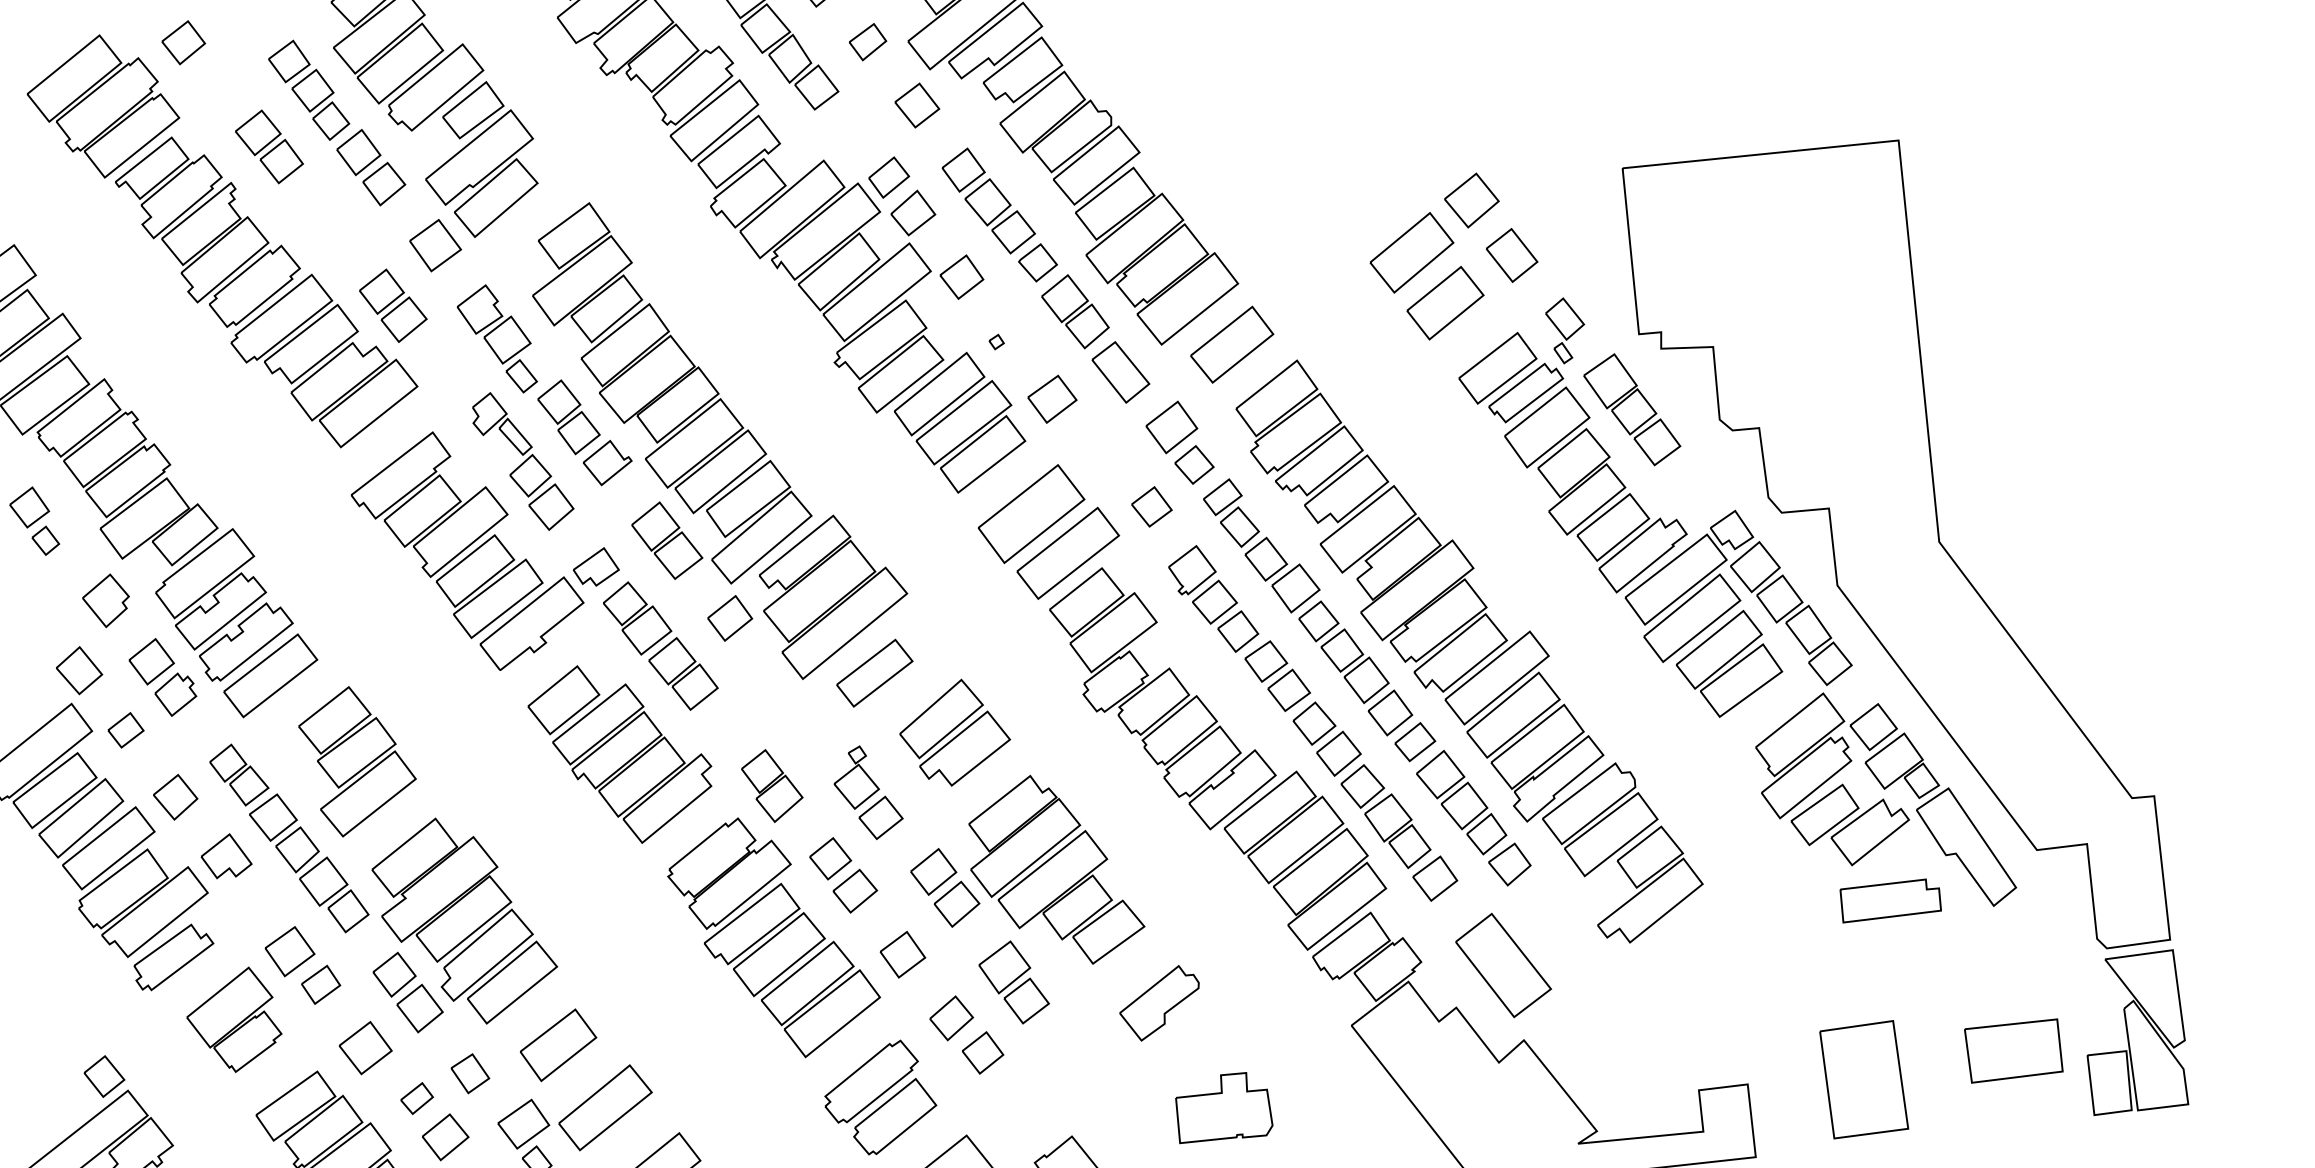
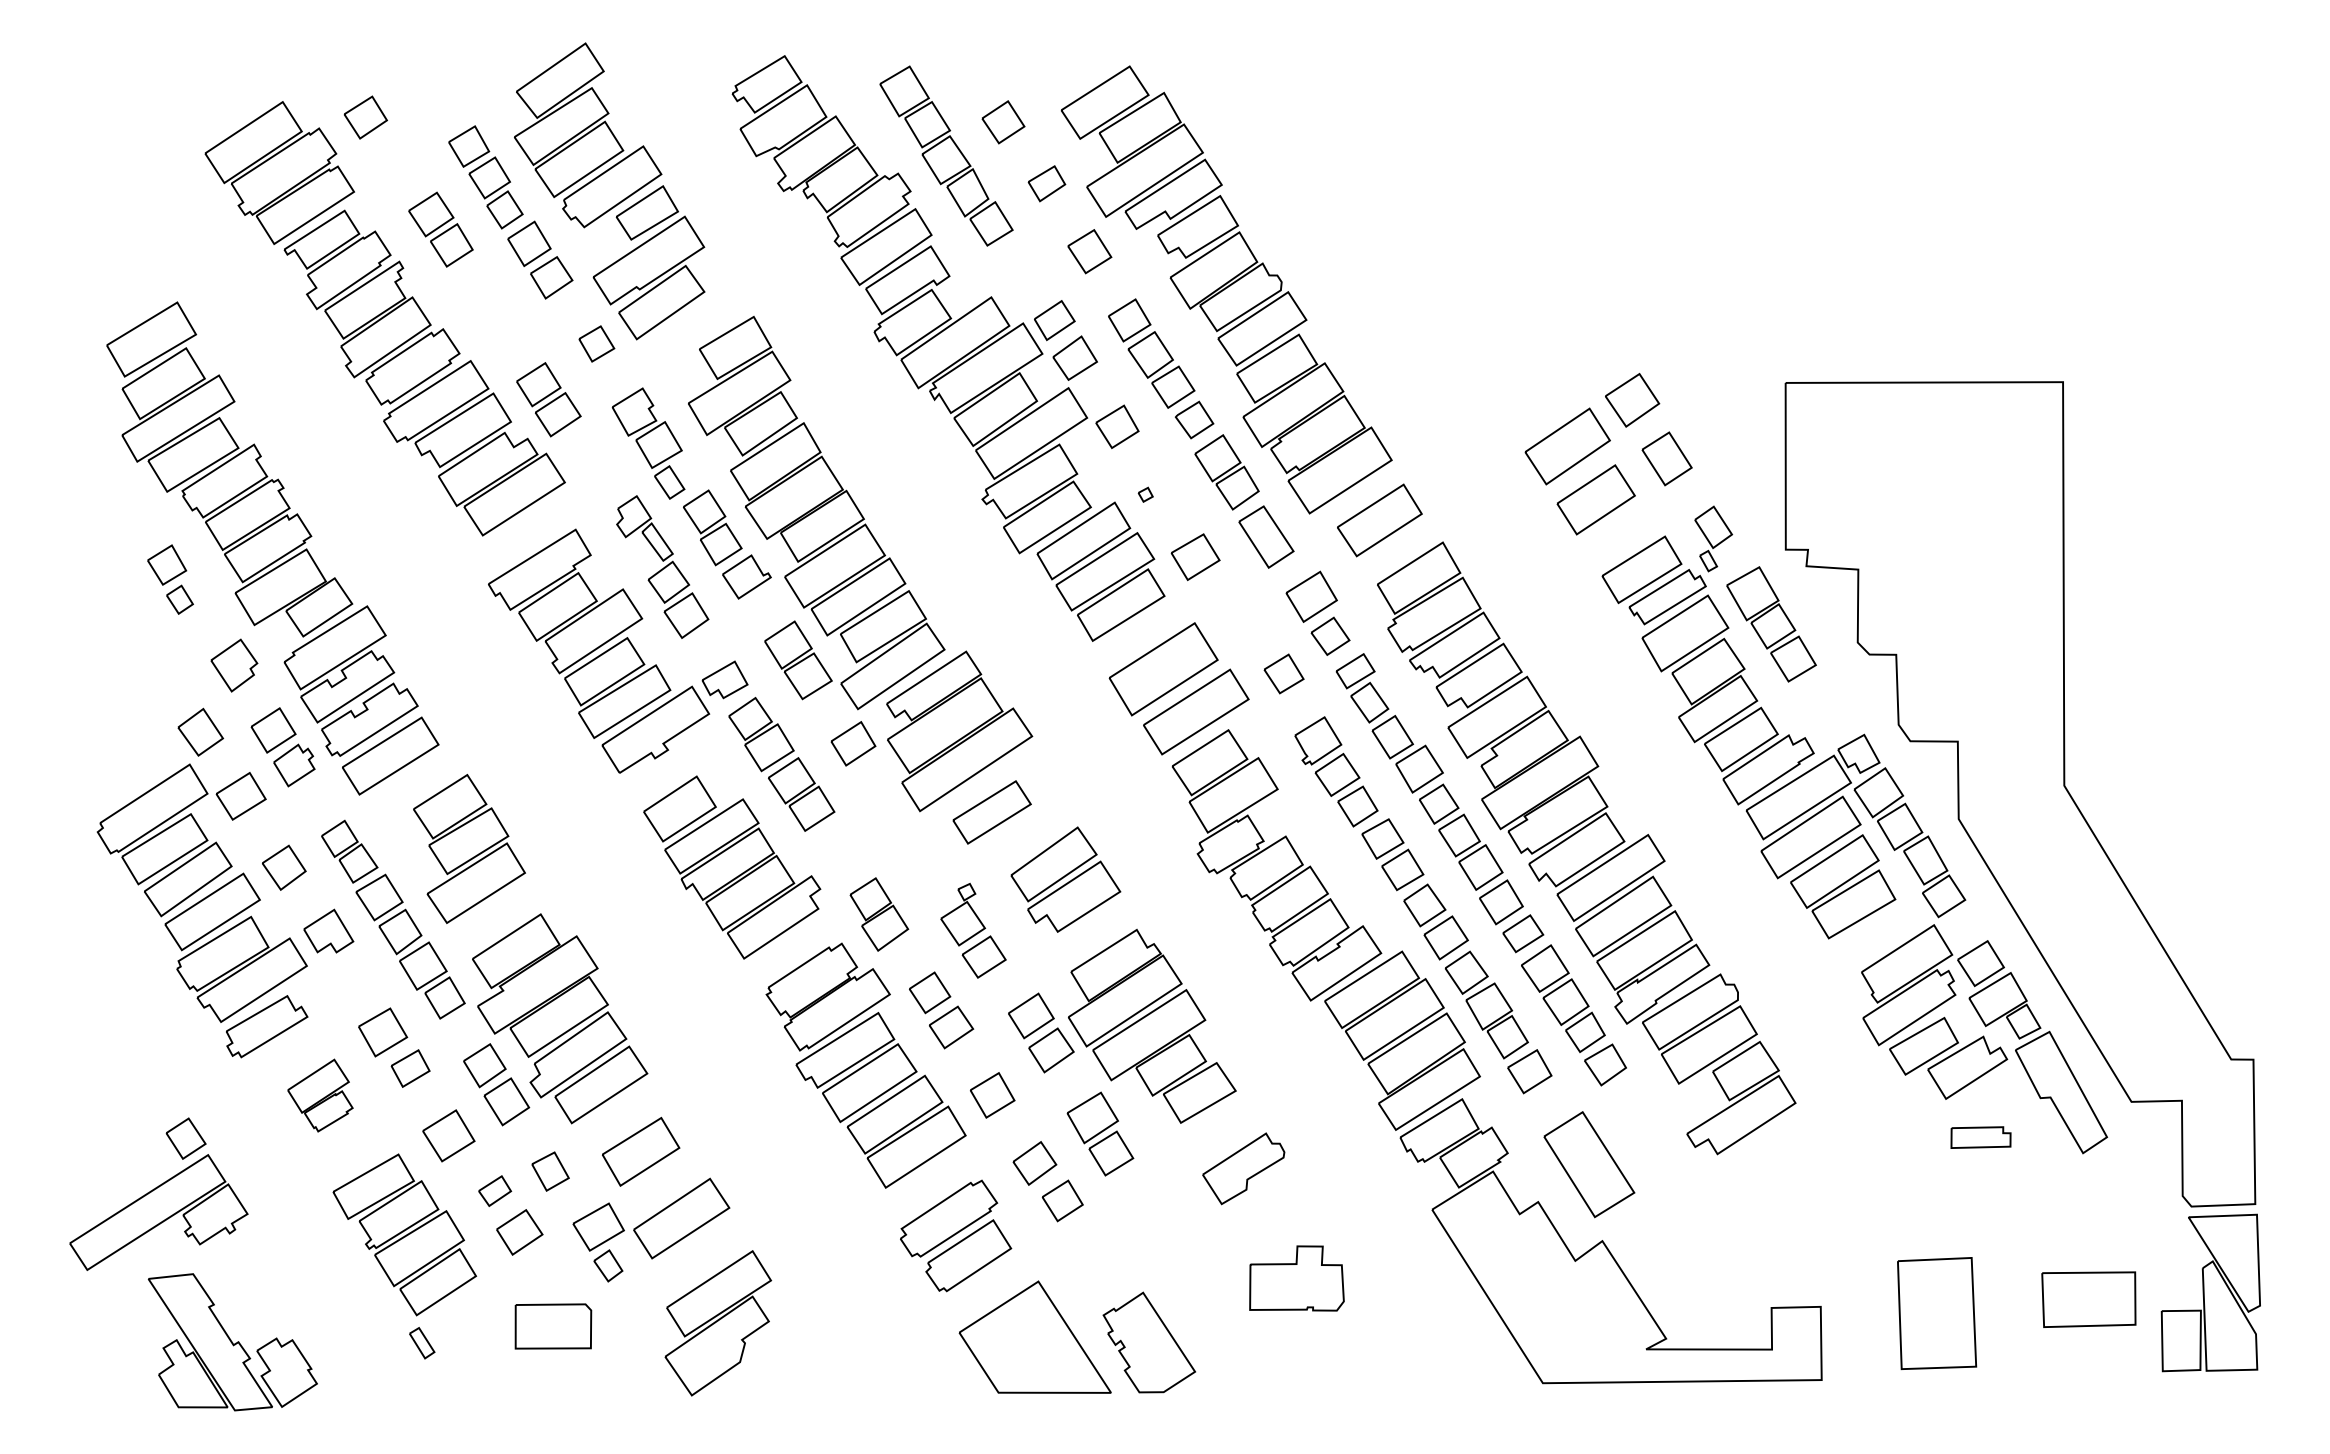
part: (435, 245) -> (596, 343), size x0.7
part: (126, 729) -> (241, 795), size x1.4
part: (1890, 900) -> (1980, 1137), size x0.6
part: (233, 1020) -> (320, 1095), size x0.7

